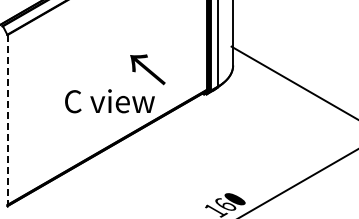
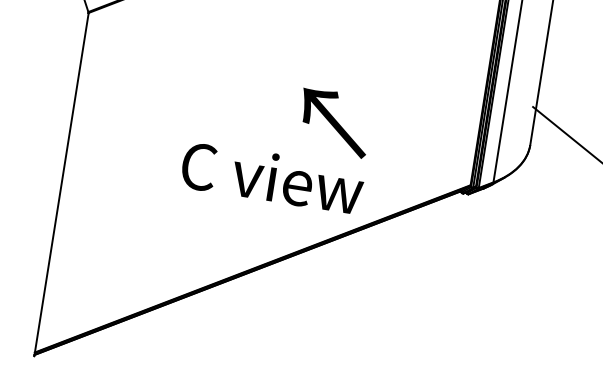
text: (147, 69) -> (333, 122), moved
line: (7, 120) -> (61, 183), dashed -> solid

